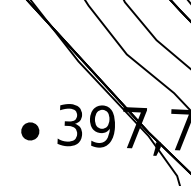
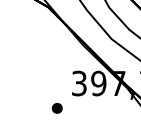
part: (29, 131) -> (56, 108), moved

